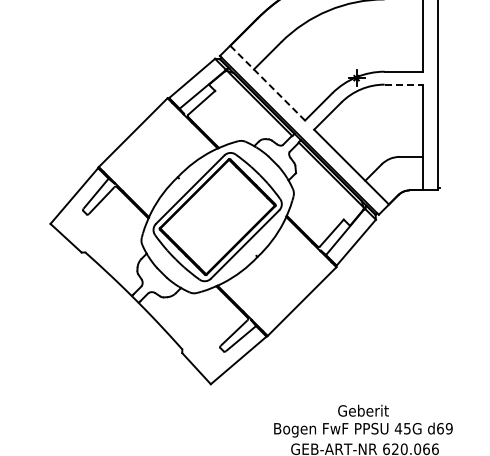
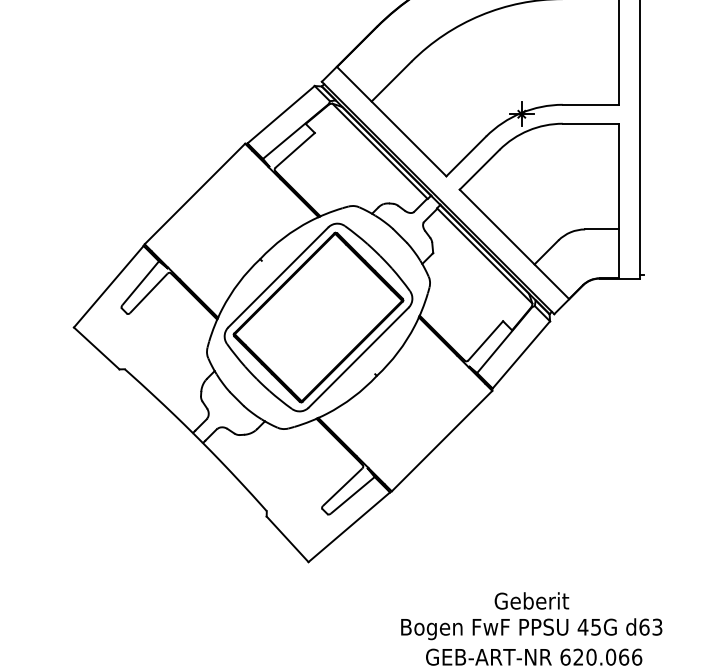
line: (267, 83) -> (391, 122), dashed -> solid
line: (404, 84) -> (591, 123), dashed -> solid
text: (448, 428) -> (656, 626), d69 -> d63

